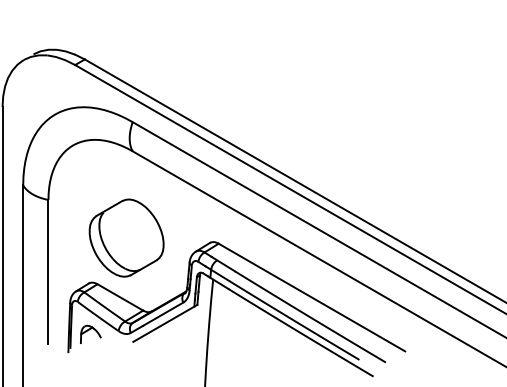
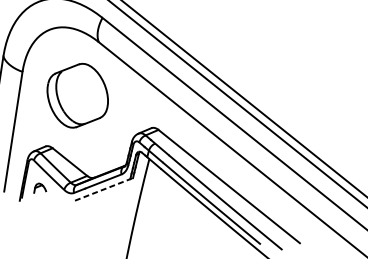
part: (126, 237) -> (77, 95), moved
line: (165, 323) -> (104, 189), solid -> dashed
part: (90, 333) -> (40, 188), size x0.7

